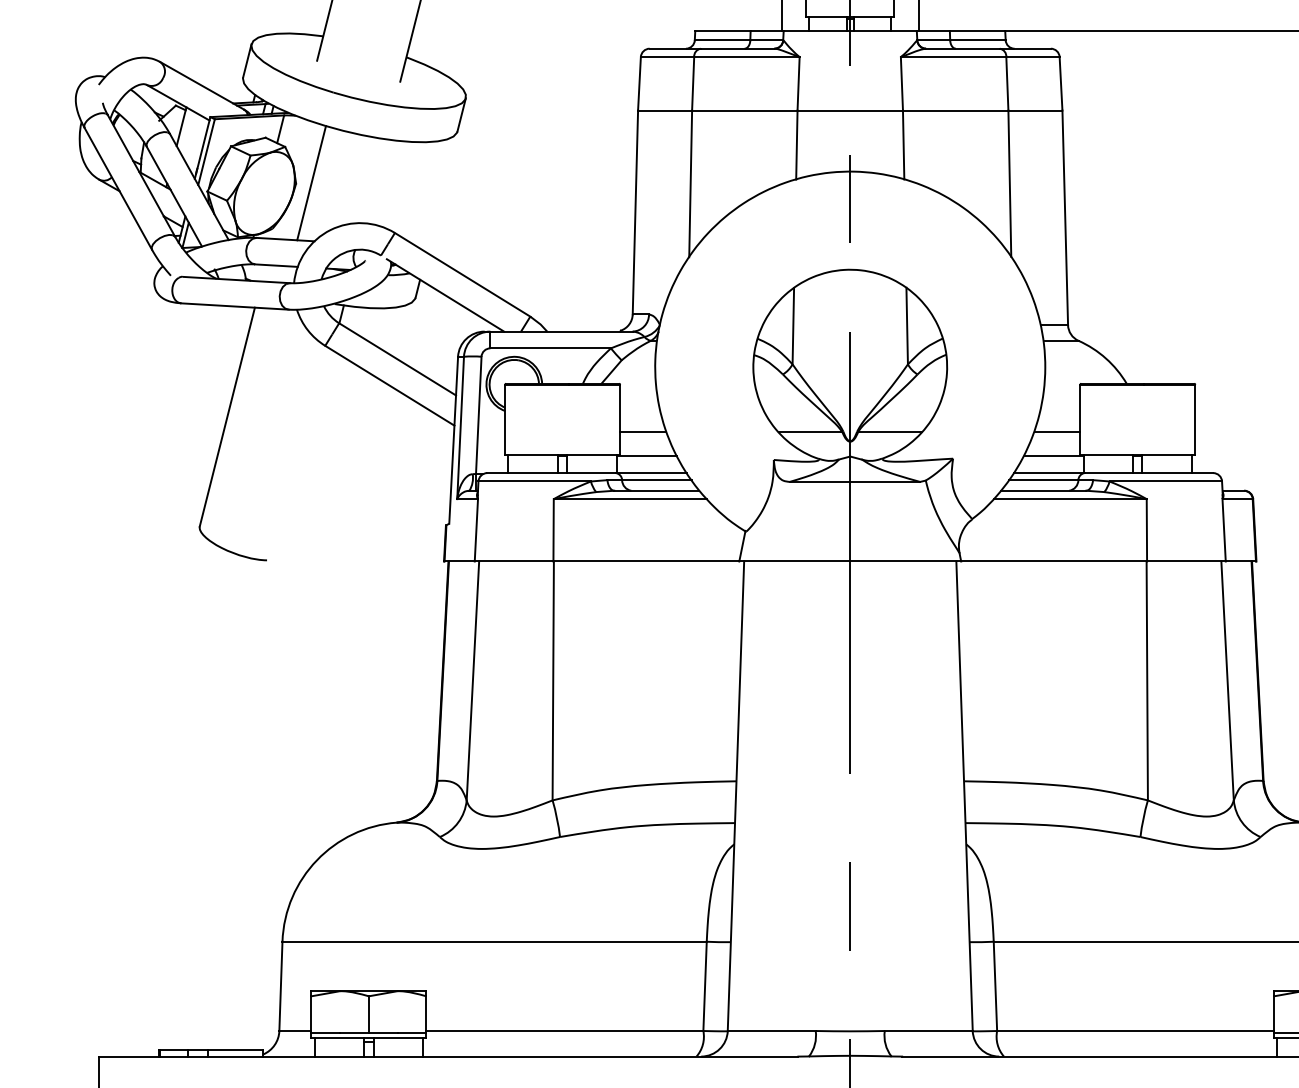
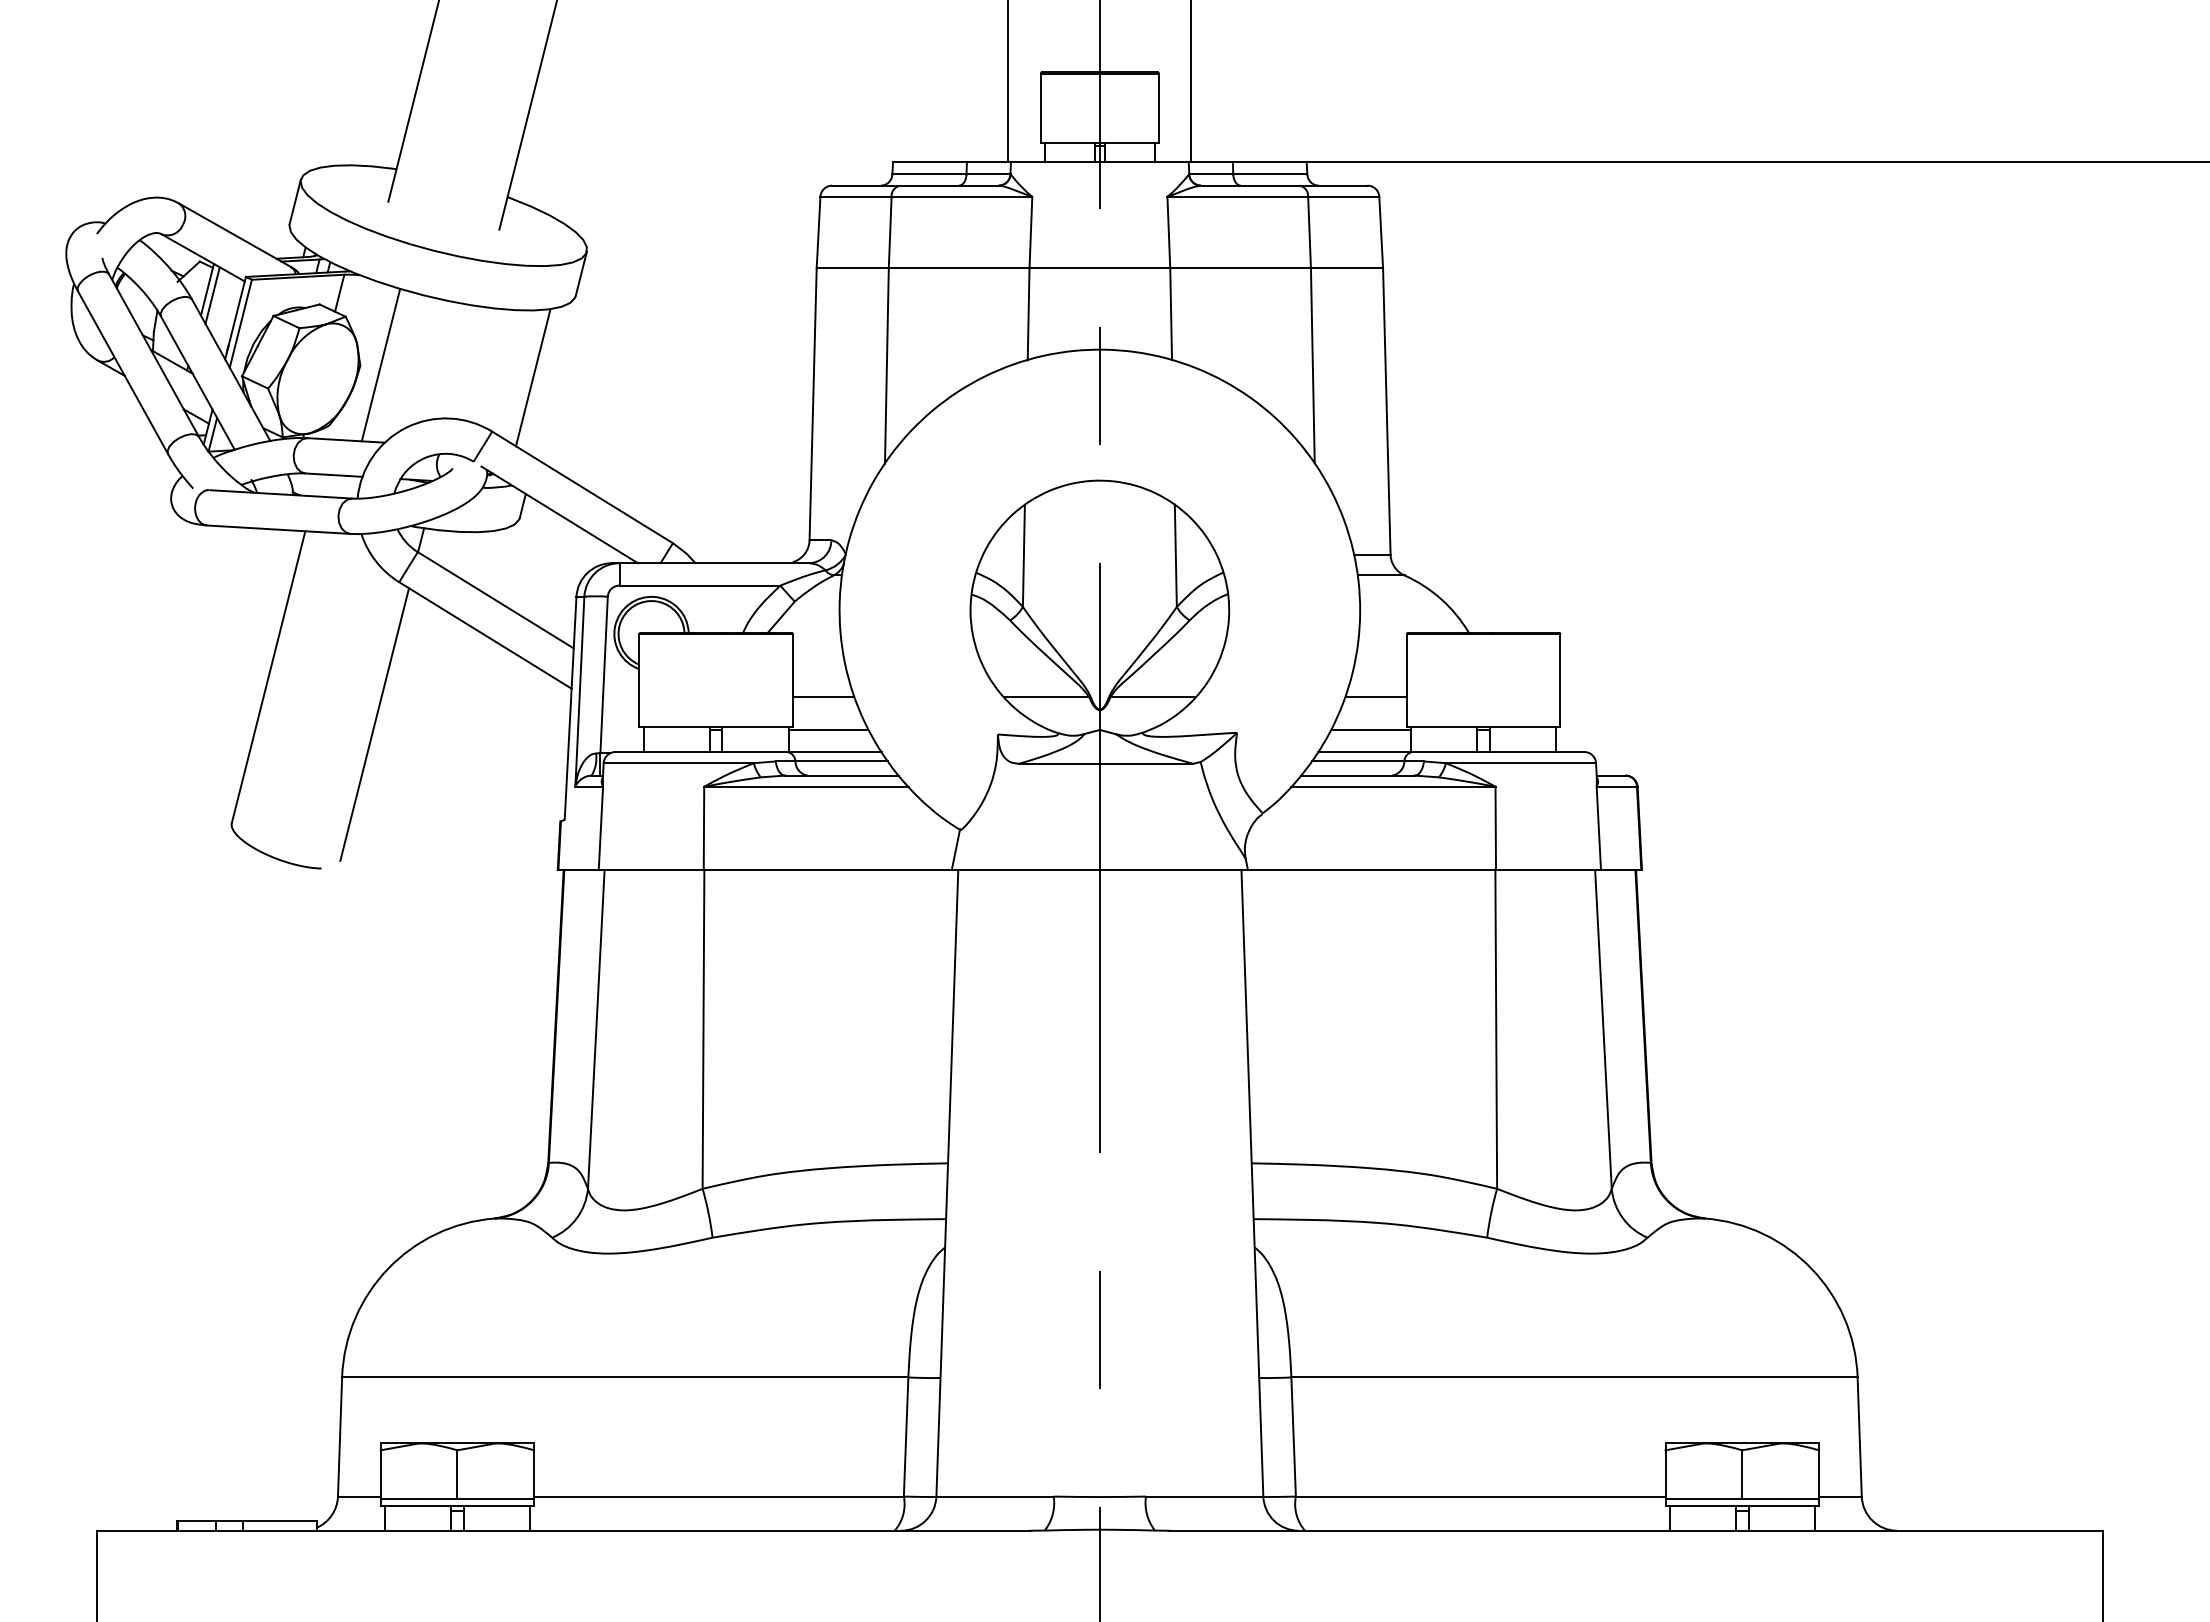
line: (185, 131) -> (212, 295), added
line: (425, 192) -> (532, 377), added
line: (306, 452) -> (374, 724), added

